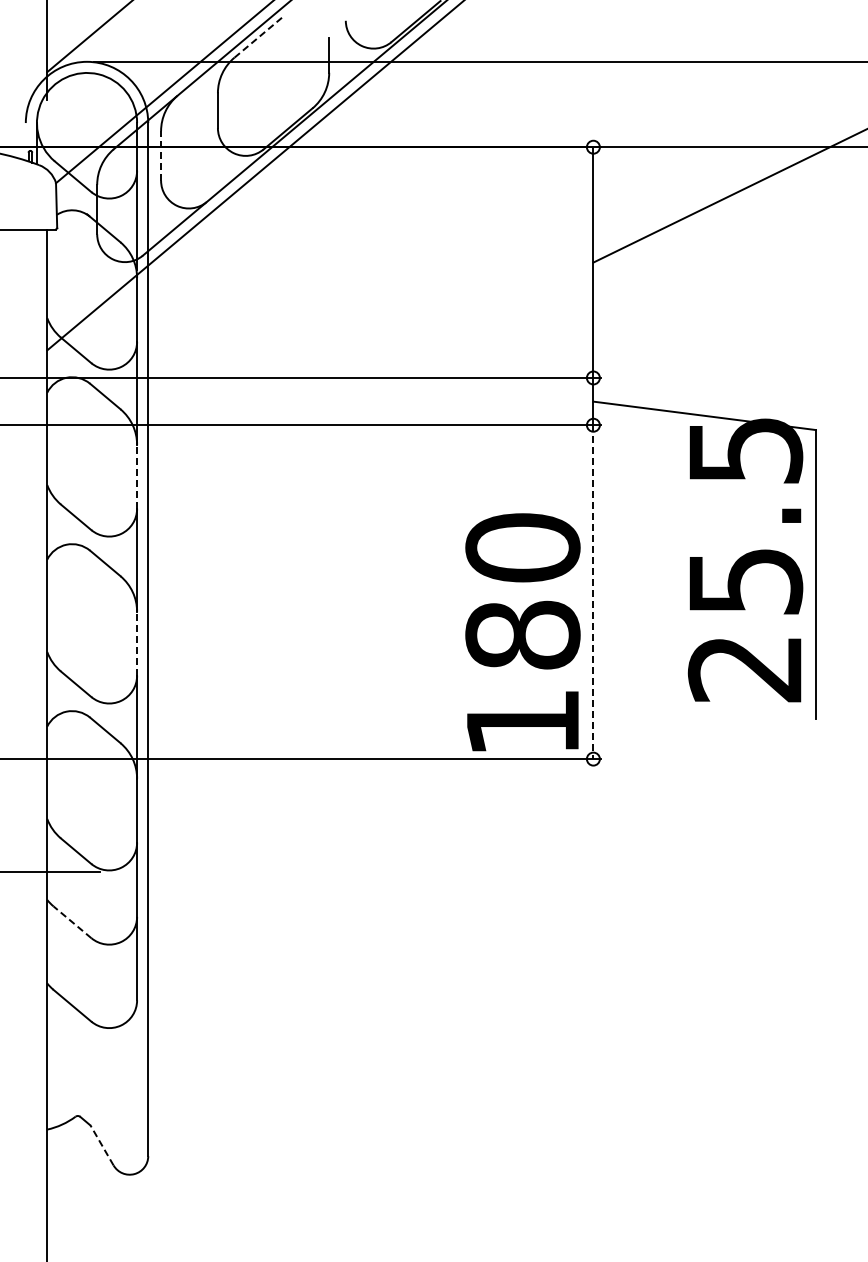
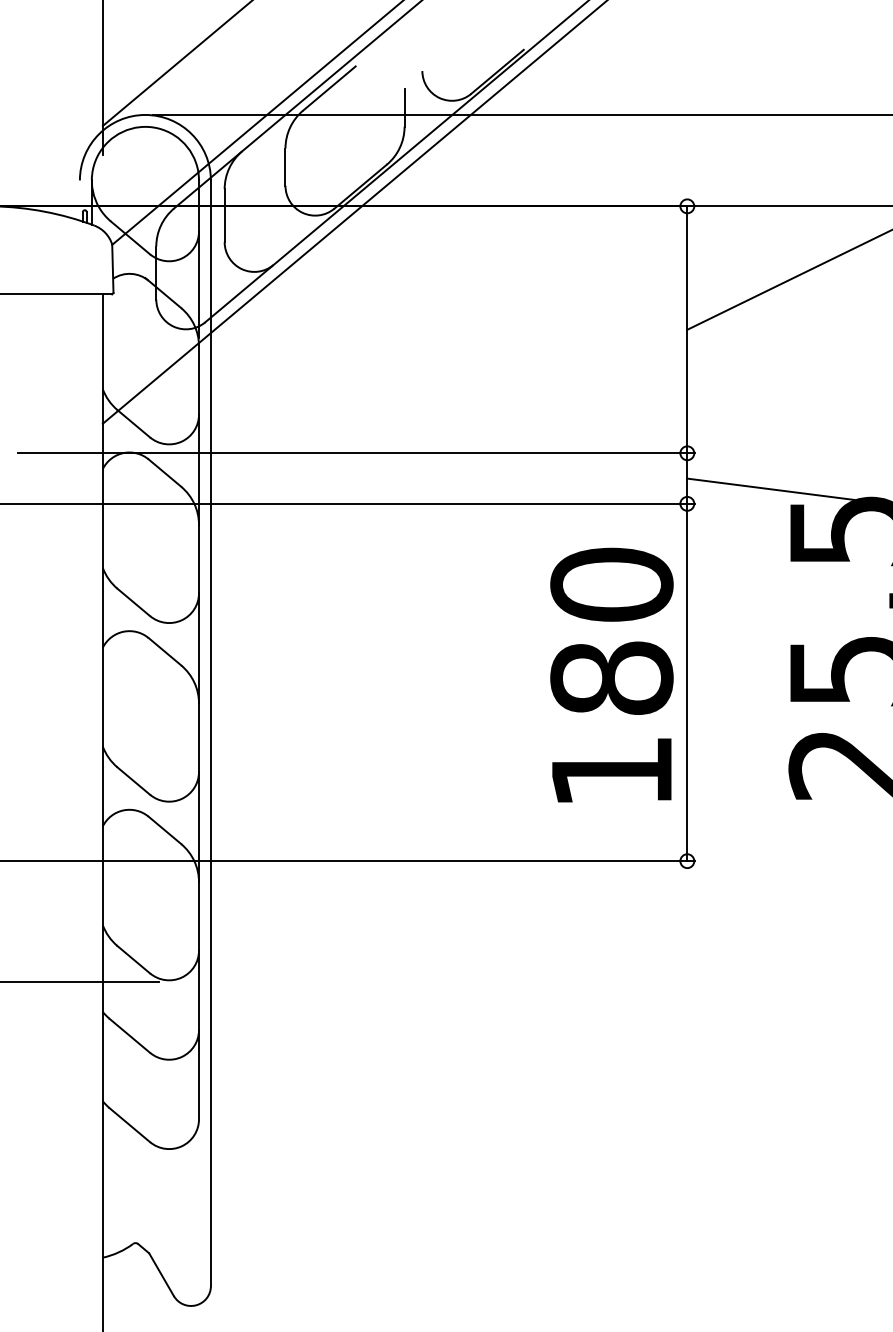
line: (259, 37) -> (329, 88), dashed -> solid
line: (161, 155) -> (225, 215), dashed -> solid
line: (137, 476) -> (199, 558), dashed -> solid
line: (593, 592) -> (687, 682), dashed -> solid
text: (522, 632) -> (611, 675), moved
line: (137, 643) -> (199, 737), dashed -> solid
line: (72, 922) -> (129, 1036), dashed -> solid
line: (102, 1145) -> (161, 1274), dashed -> solid

